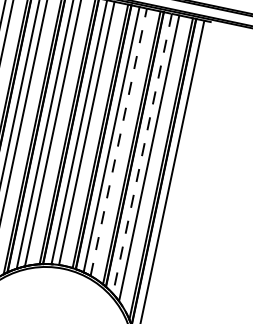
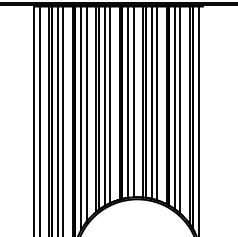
line: (118, 142) -> (156, 103), dashed -> solid
line: (142, 154) -> (175, 108), dashed -> solid

